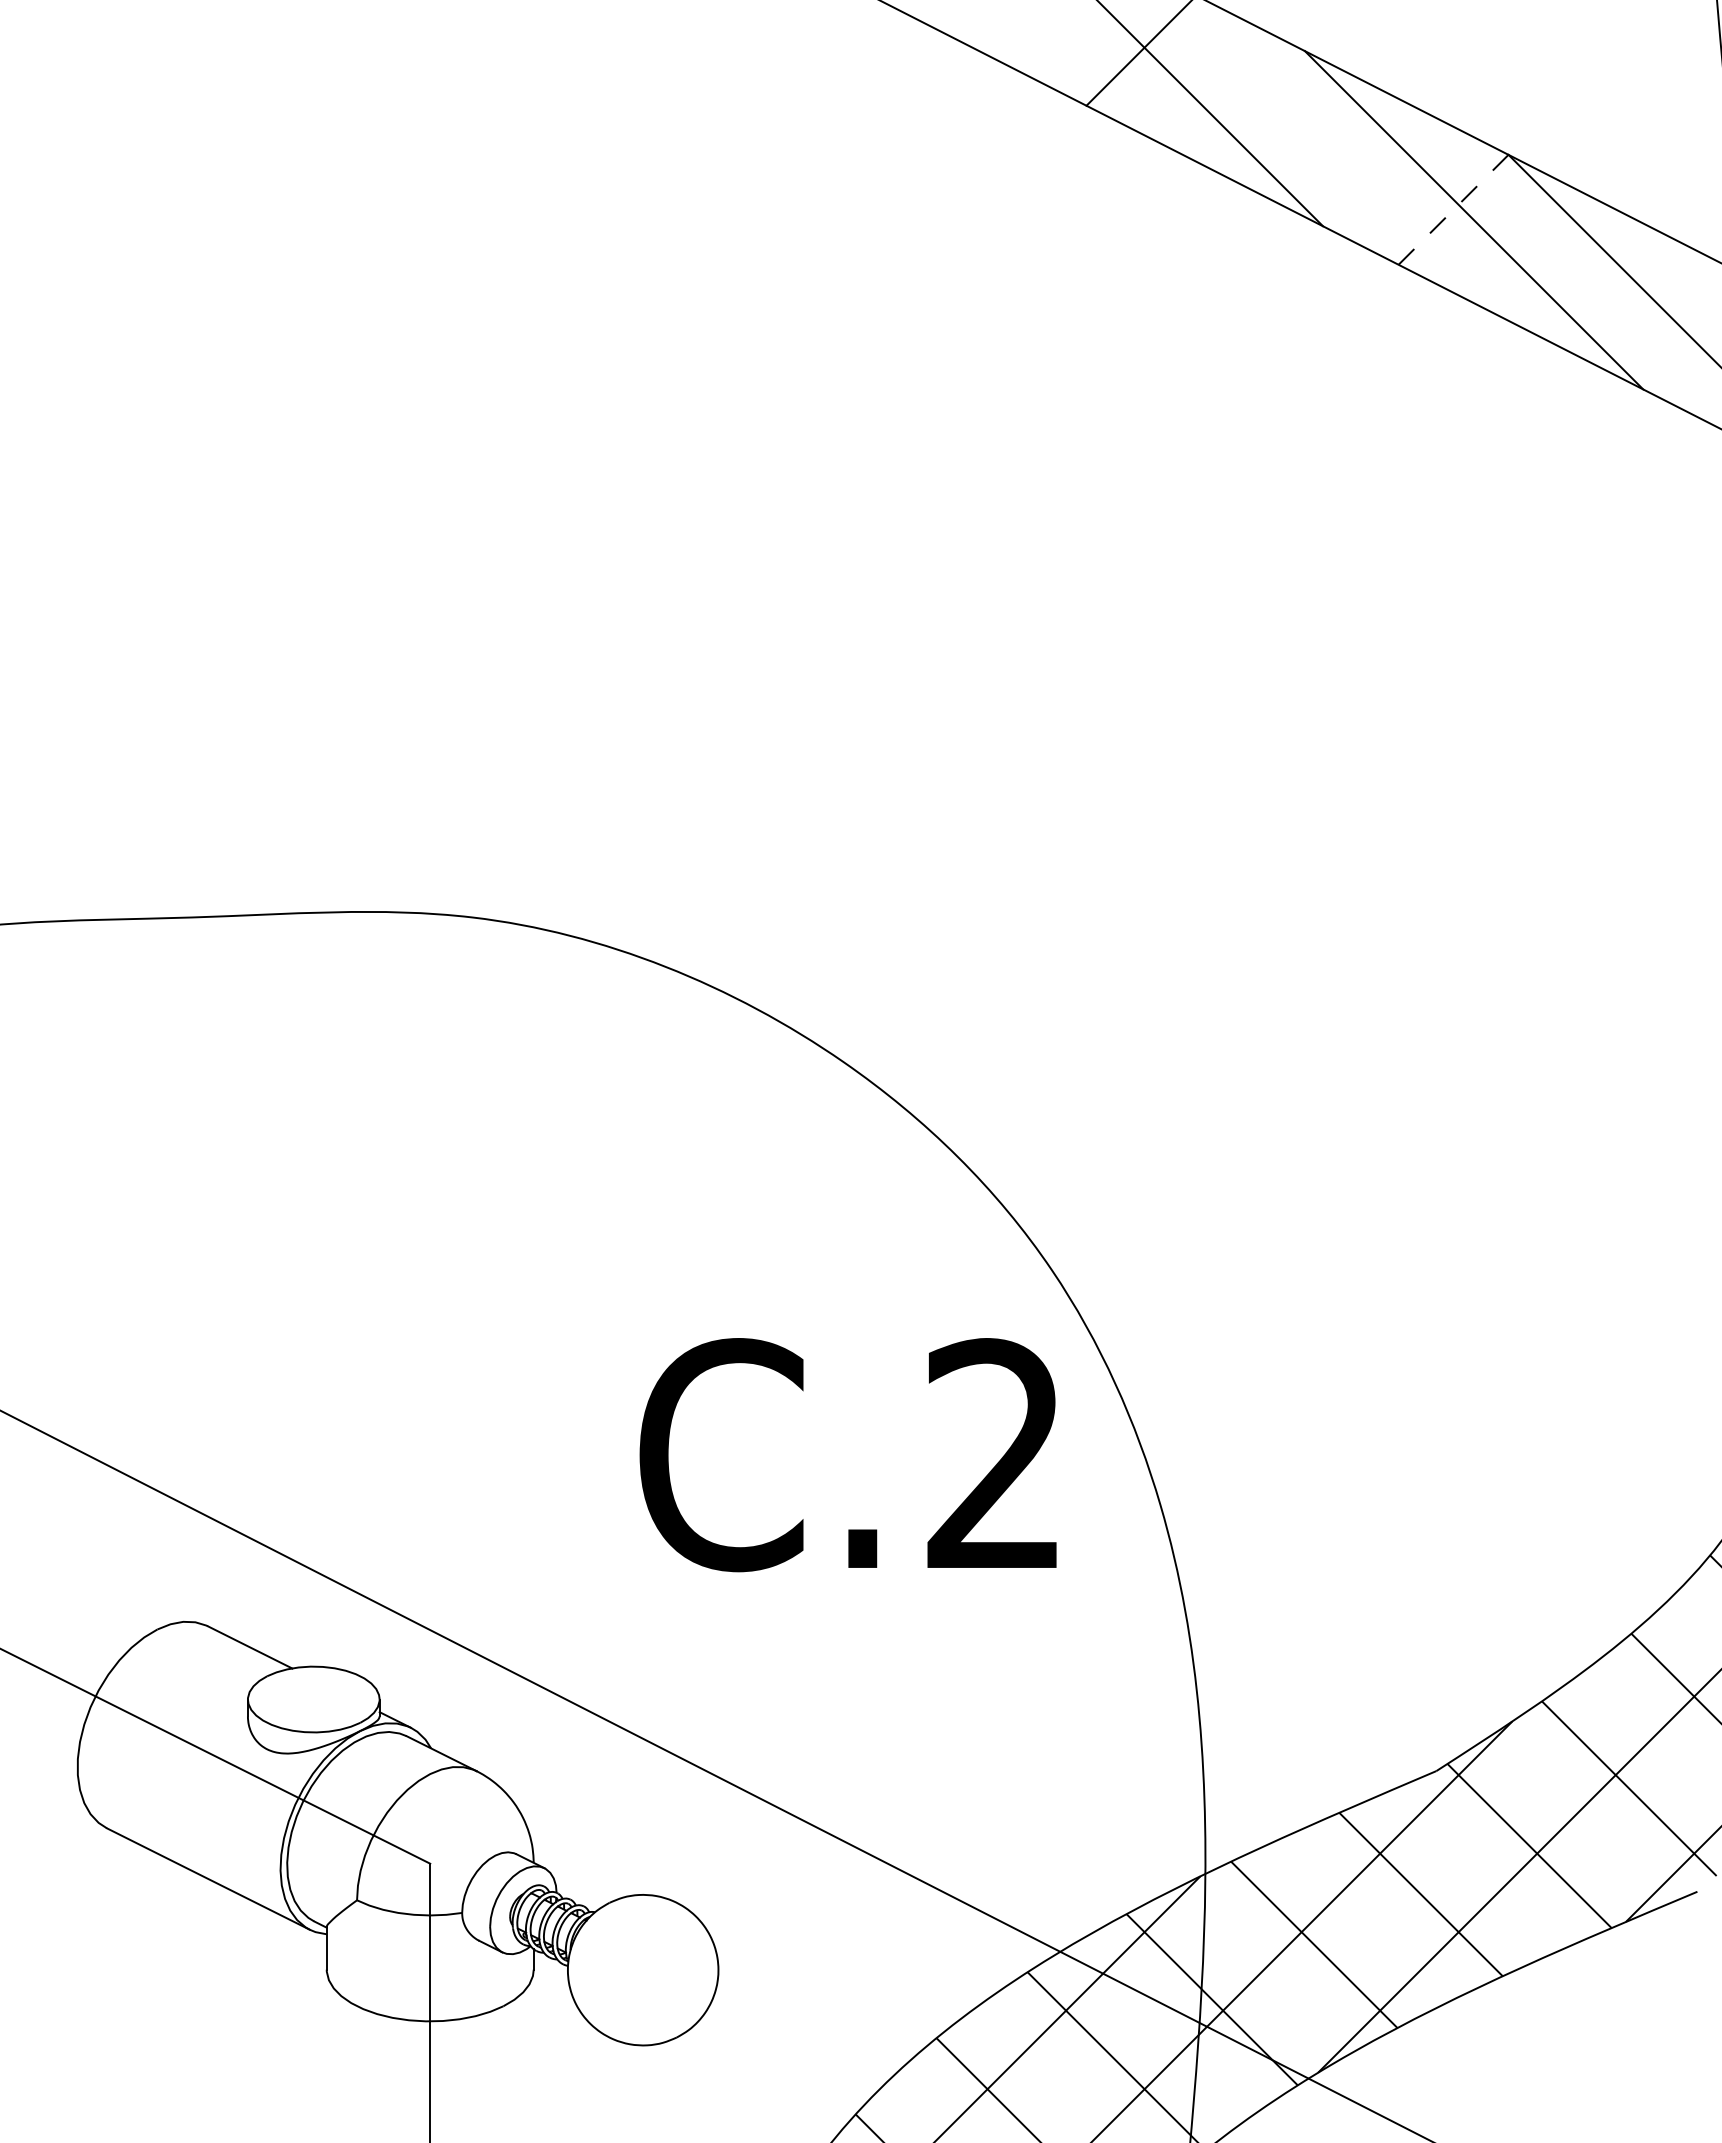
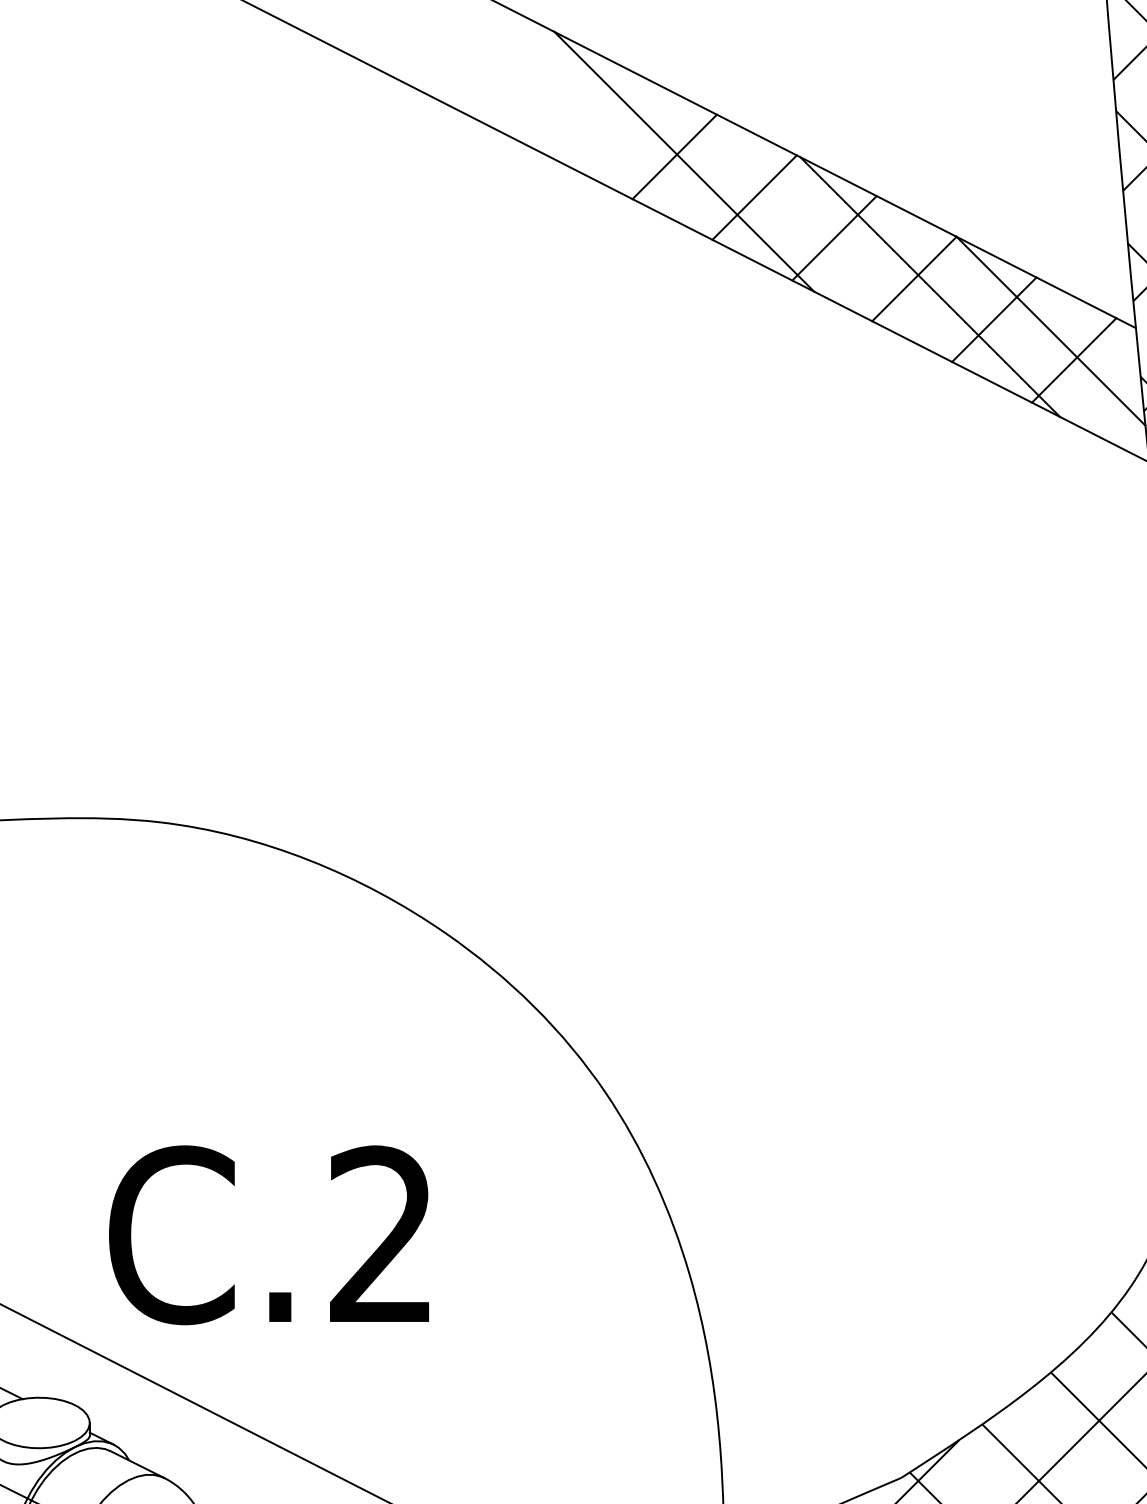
line: (1245, 103) -> (754, 197), added
line: (1349, 156) -> (834, 238), added
line: (1453, 209) -> (914, 278), dashed -> solid
line: (1557, 262) -> (994, 319), added
line: (1661, 315) -> (1074, 360), added
text: (847, 1455) -> (268, 1235), moved

